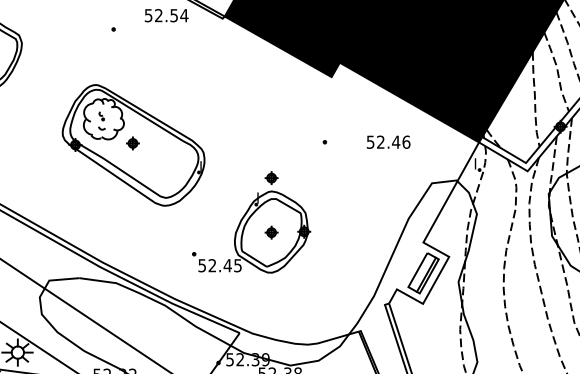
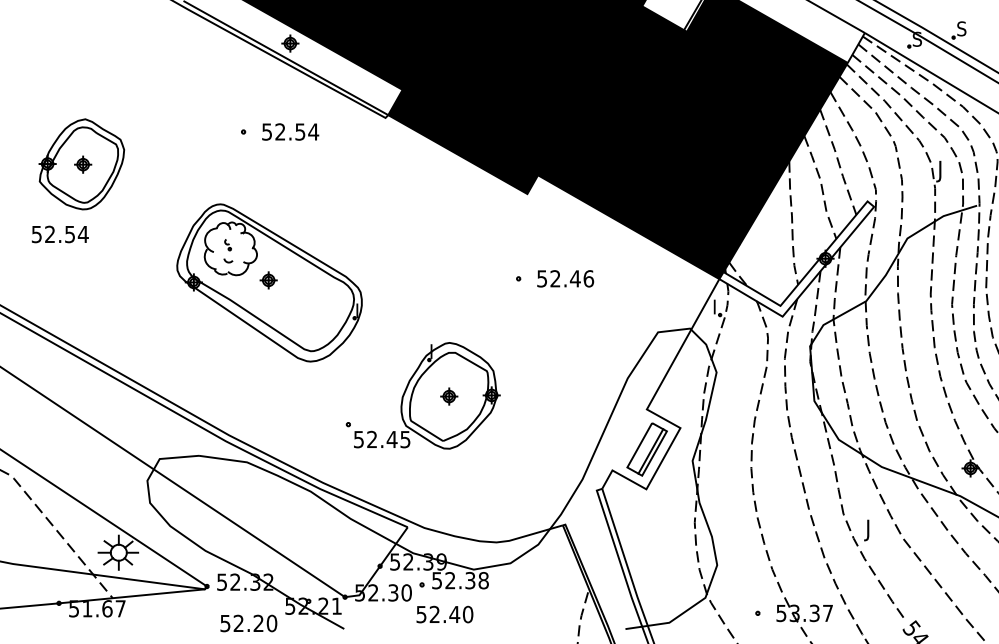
text: (166, 15) -> (290, 131), moved
text: (388, 141) -> (565, 278), moved
part: (271, 178) -> (449, 325), removed

